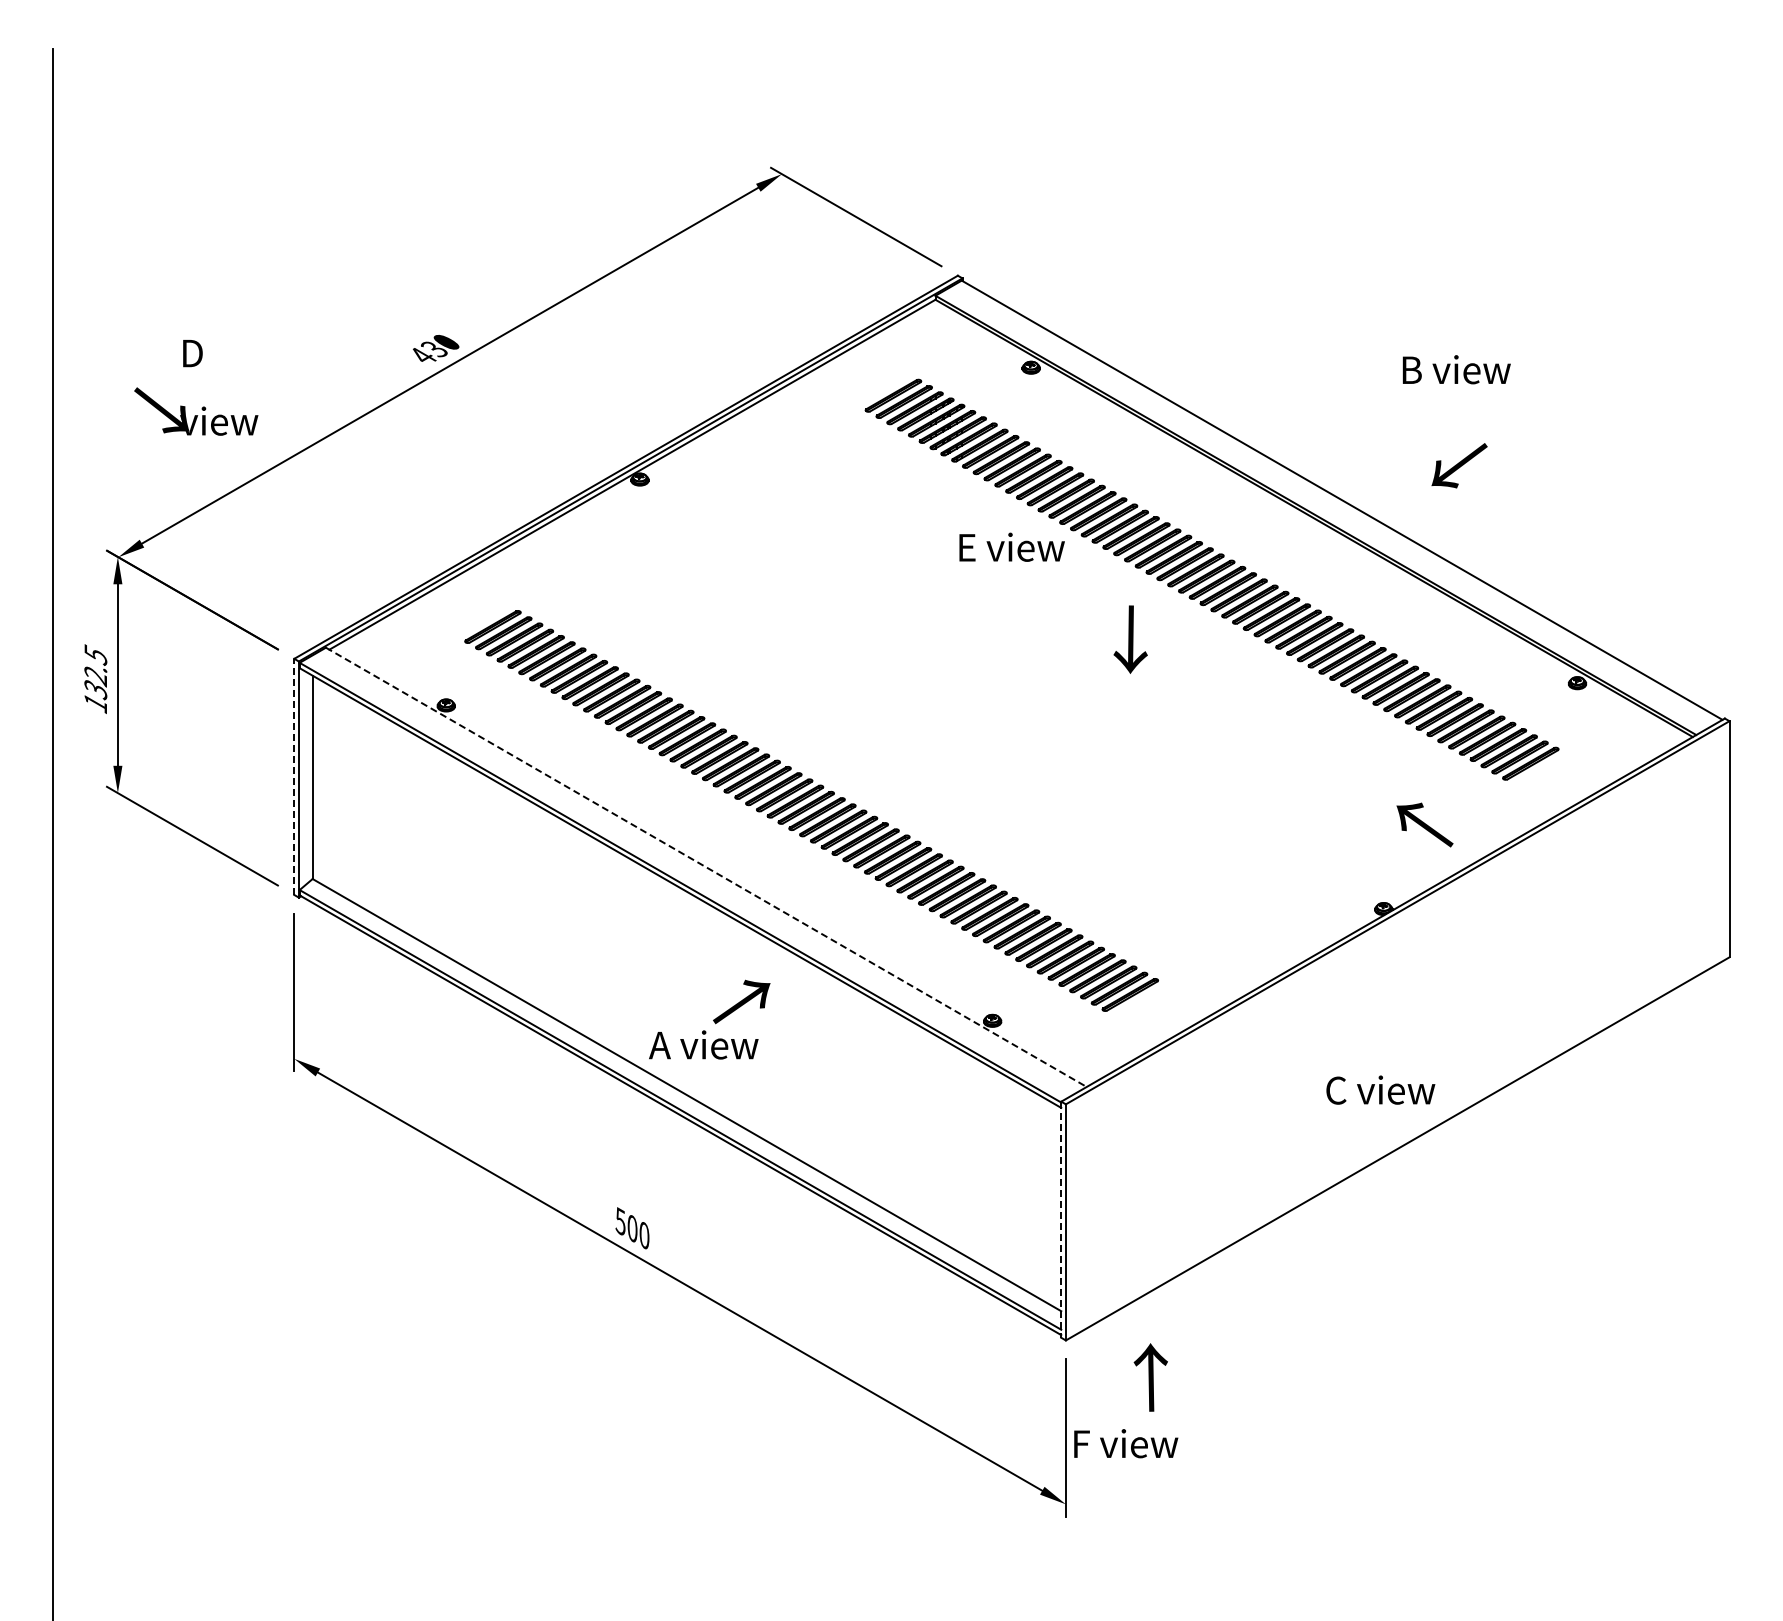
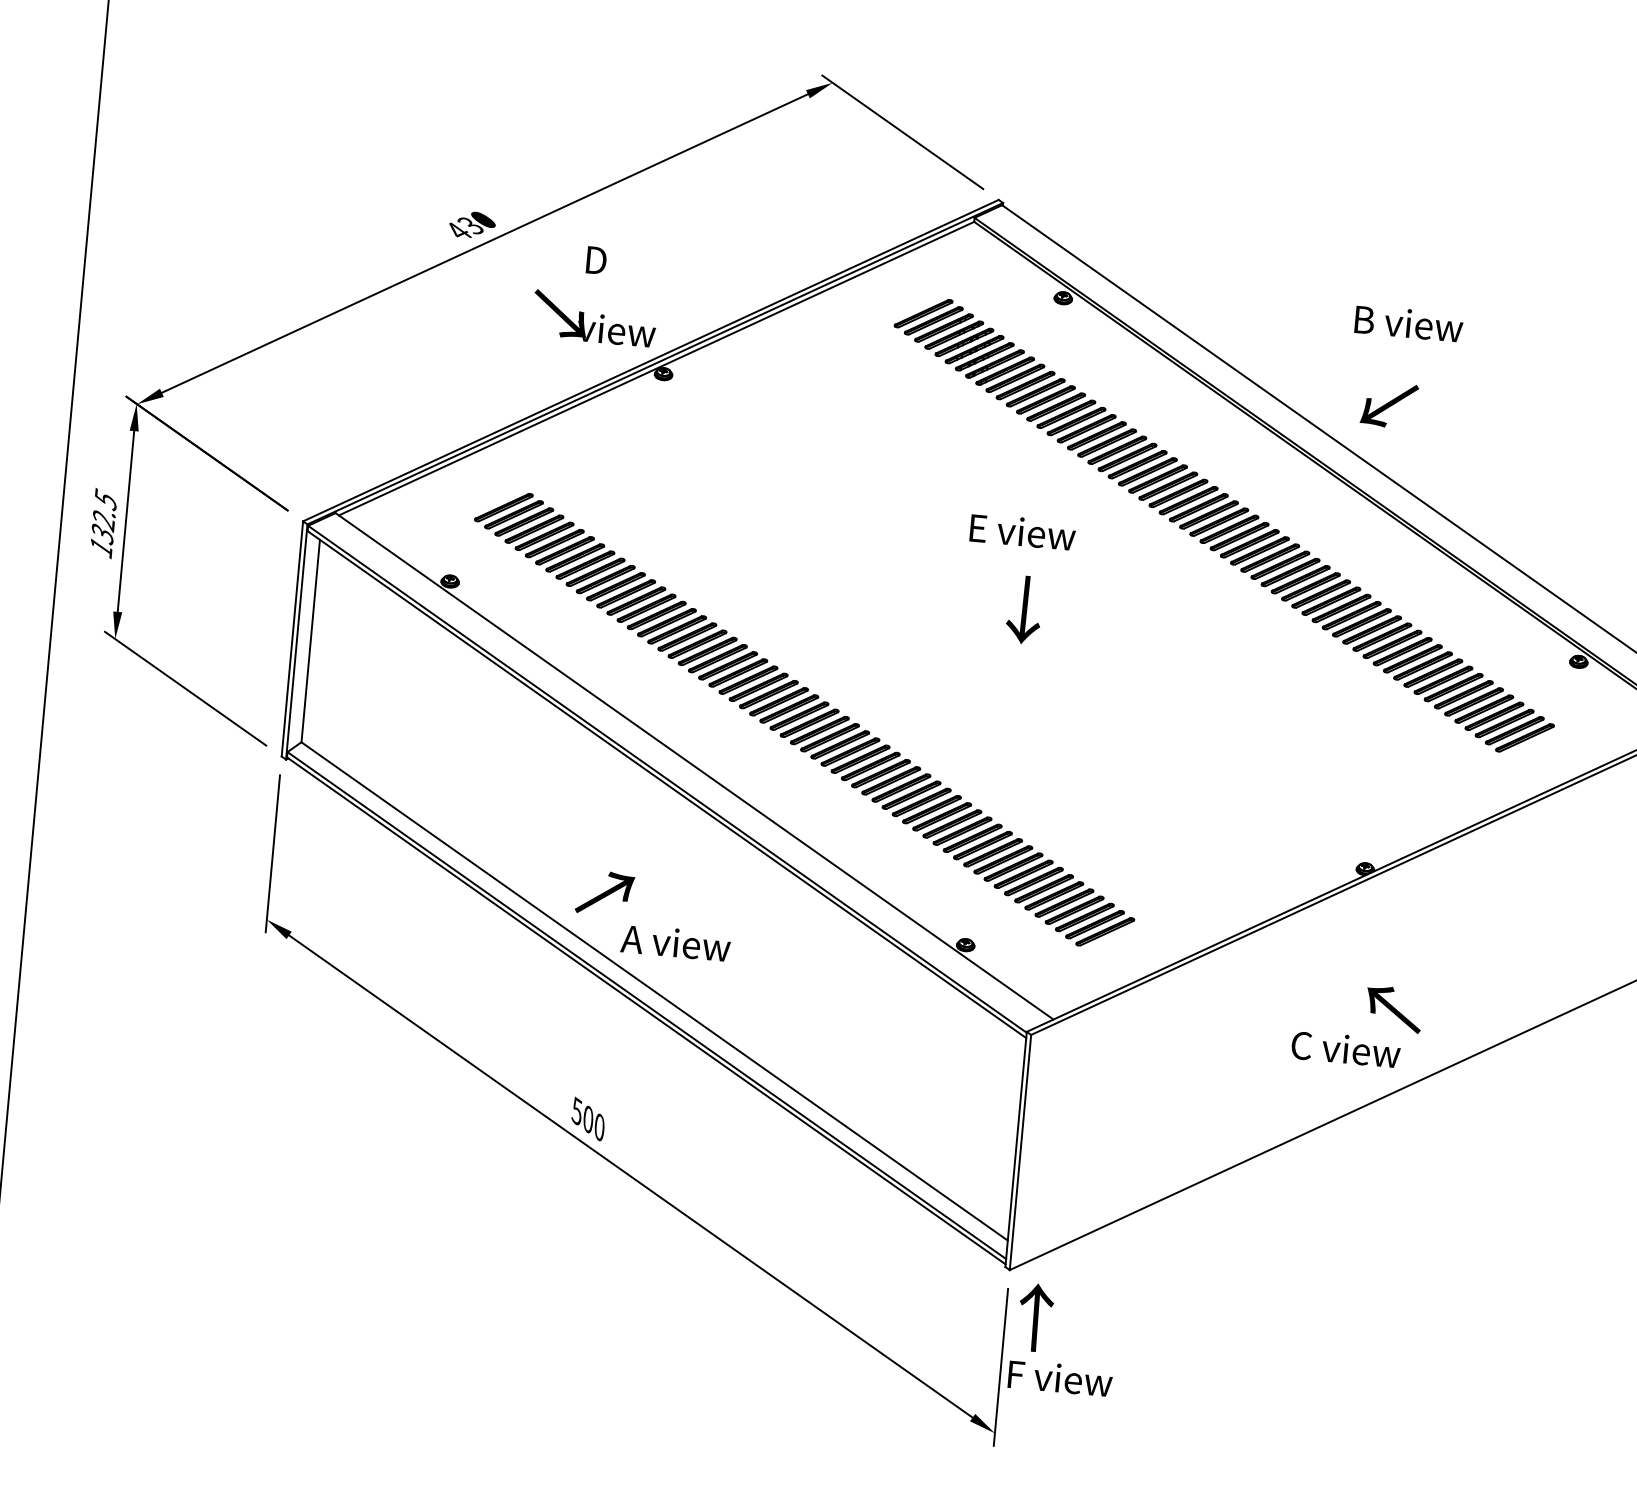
text: (1456, 369) -> (1408, 323), moved
text: (196, 387) -> (597, 294), moved
text: (1459, 465) -> (1389, 404), moved
text: (1011, 546) -> (1022, 531), moved
text: (1130, 639) -> (1024, 609), moved
line: (294, 776) -> (292, 638), dashed -> solid
text: (1424, 824) -> (1393, 1008), moved
line: (706, 867) -> (694, 766), dashed -> solid
text: (741, 1001) -> (604, 892), moved
line: (1061, 1220) -> (1016, 1150), dashed -> solid
text: (1150, 1377) -> (1035, 1317), moved

